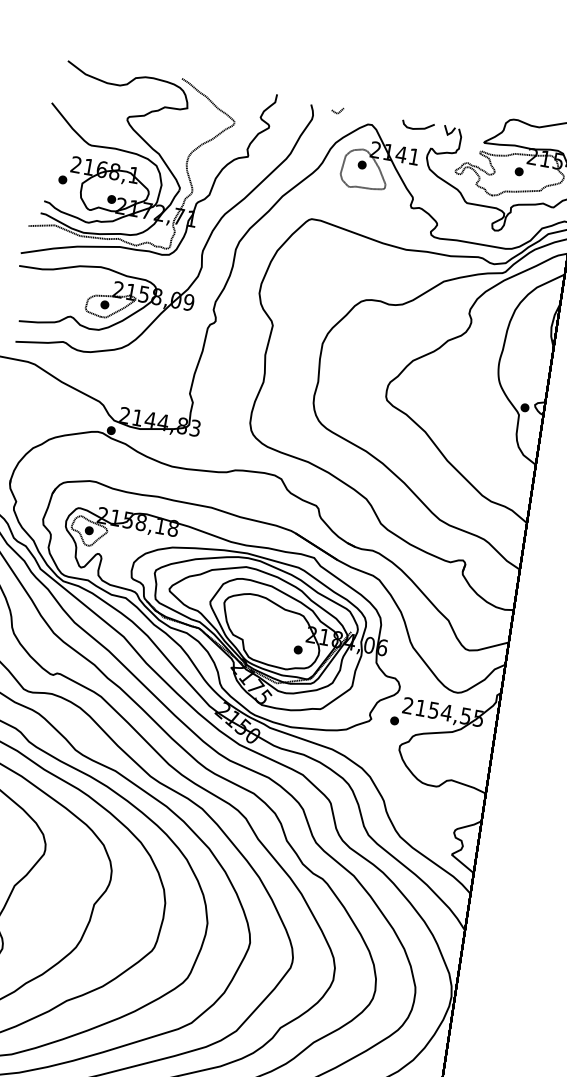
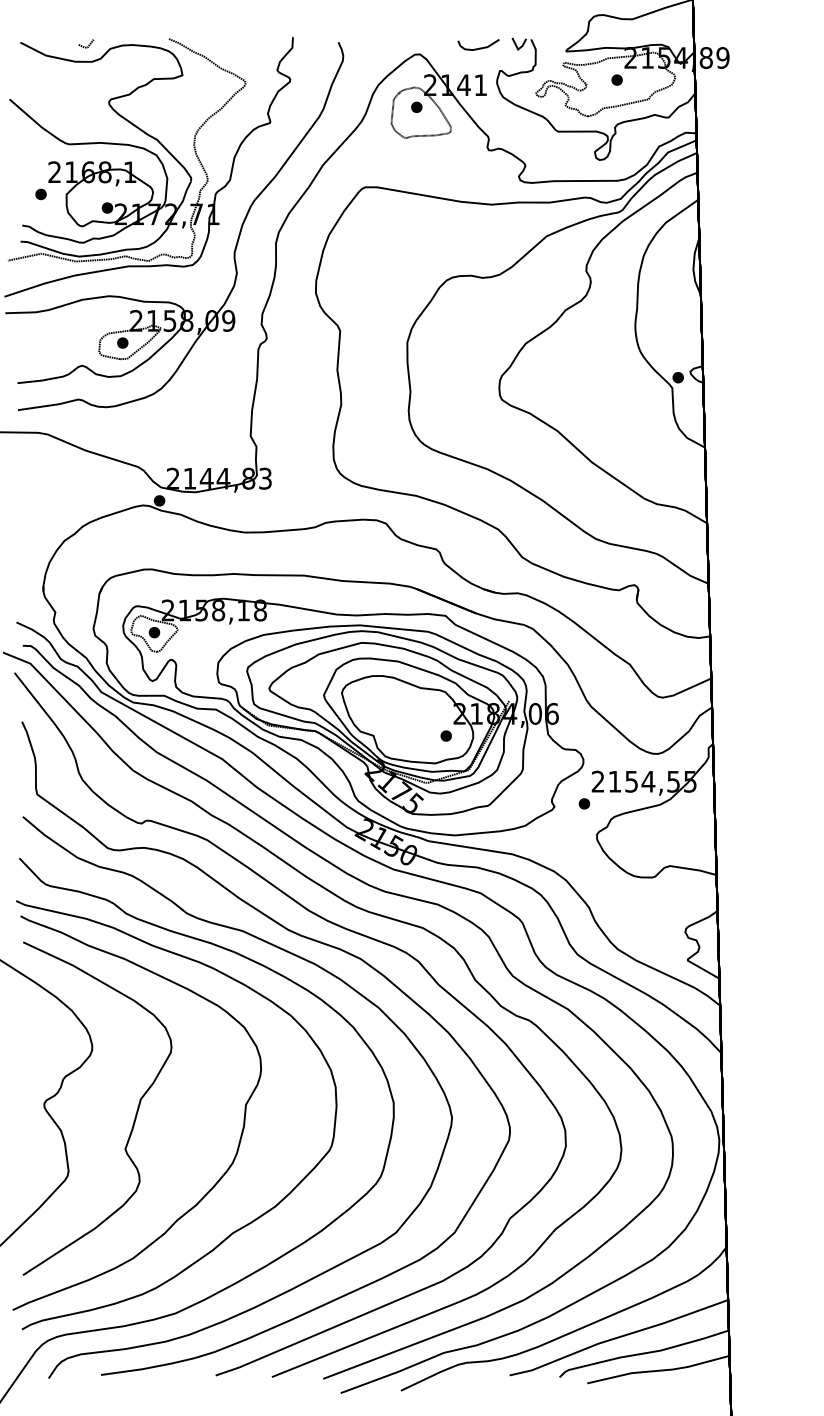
line: (339, 111) -> (88, 44), moved

